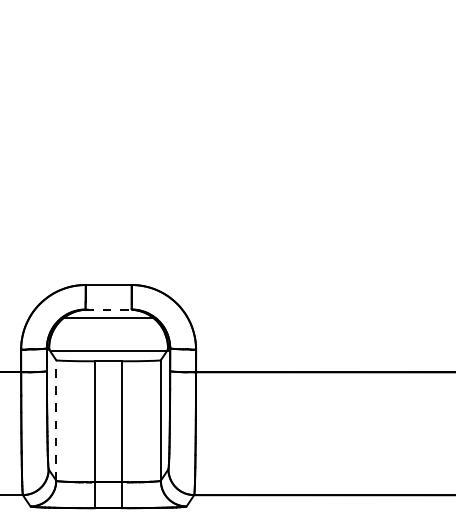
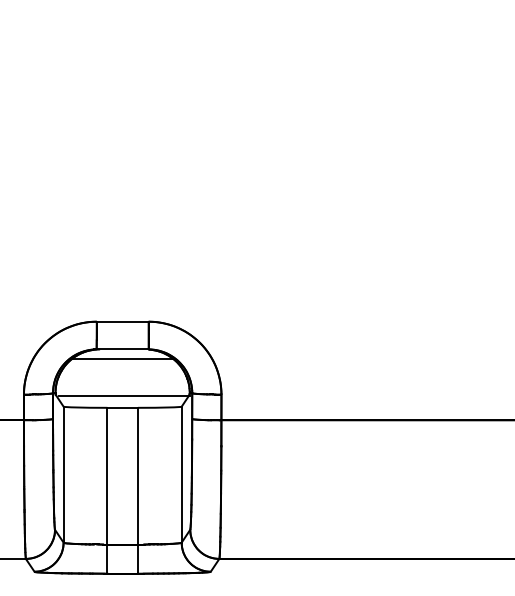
line: (108, 309) -> (122, 349), dashed -> solid
line: (56, 420) -> (63, 474), dashed -> solid

